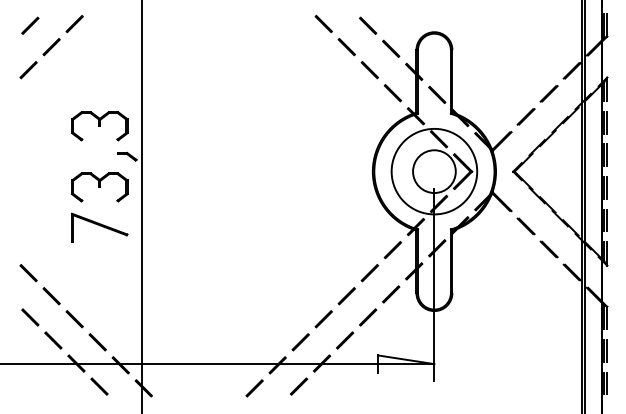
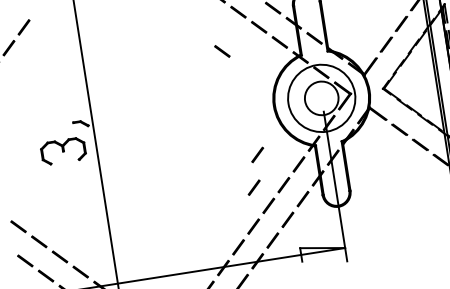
line: (318, 93) -> (222, 51), added
part: (99, 126) -> (55, 104), removed
part: (99, 227) -> (68, 182), removed
line: (342, 230) -> (257, 155), added
line: (332, 270) -> (254, 187), added

